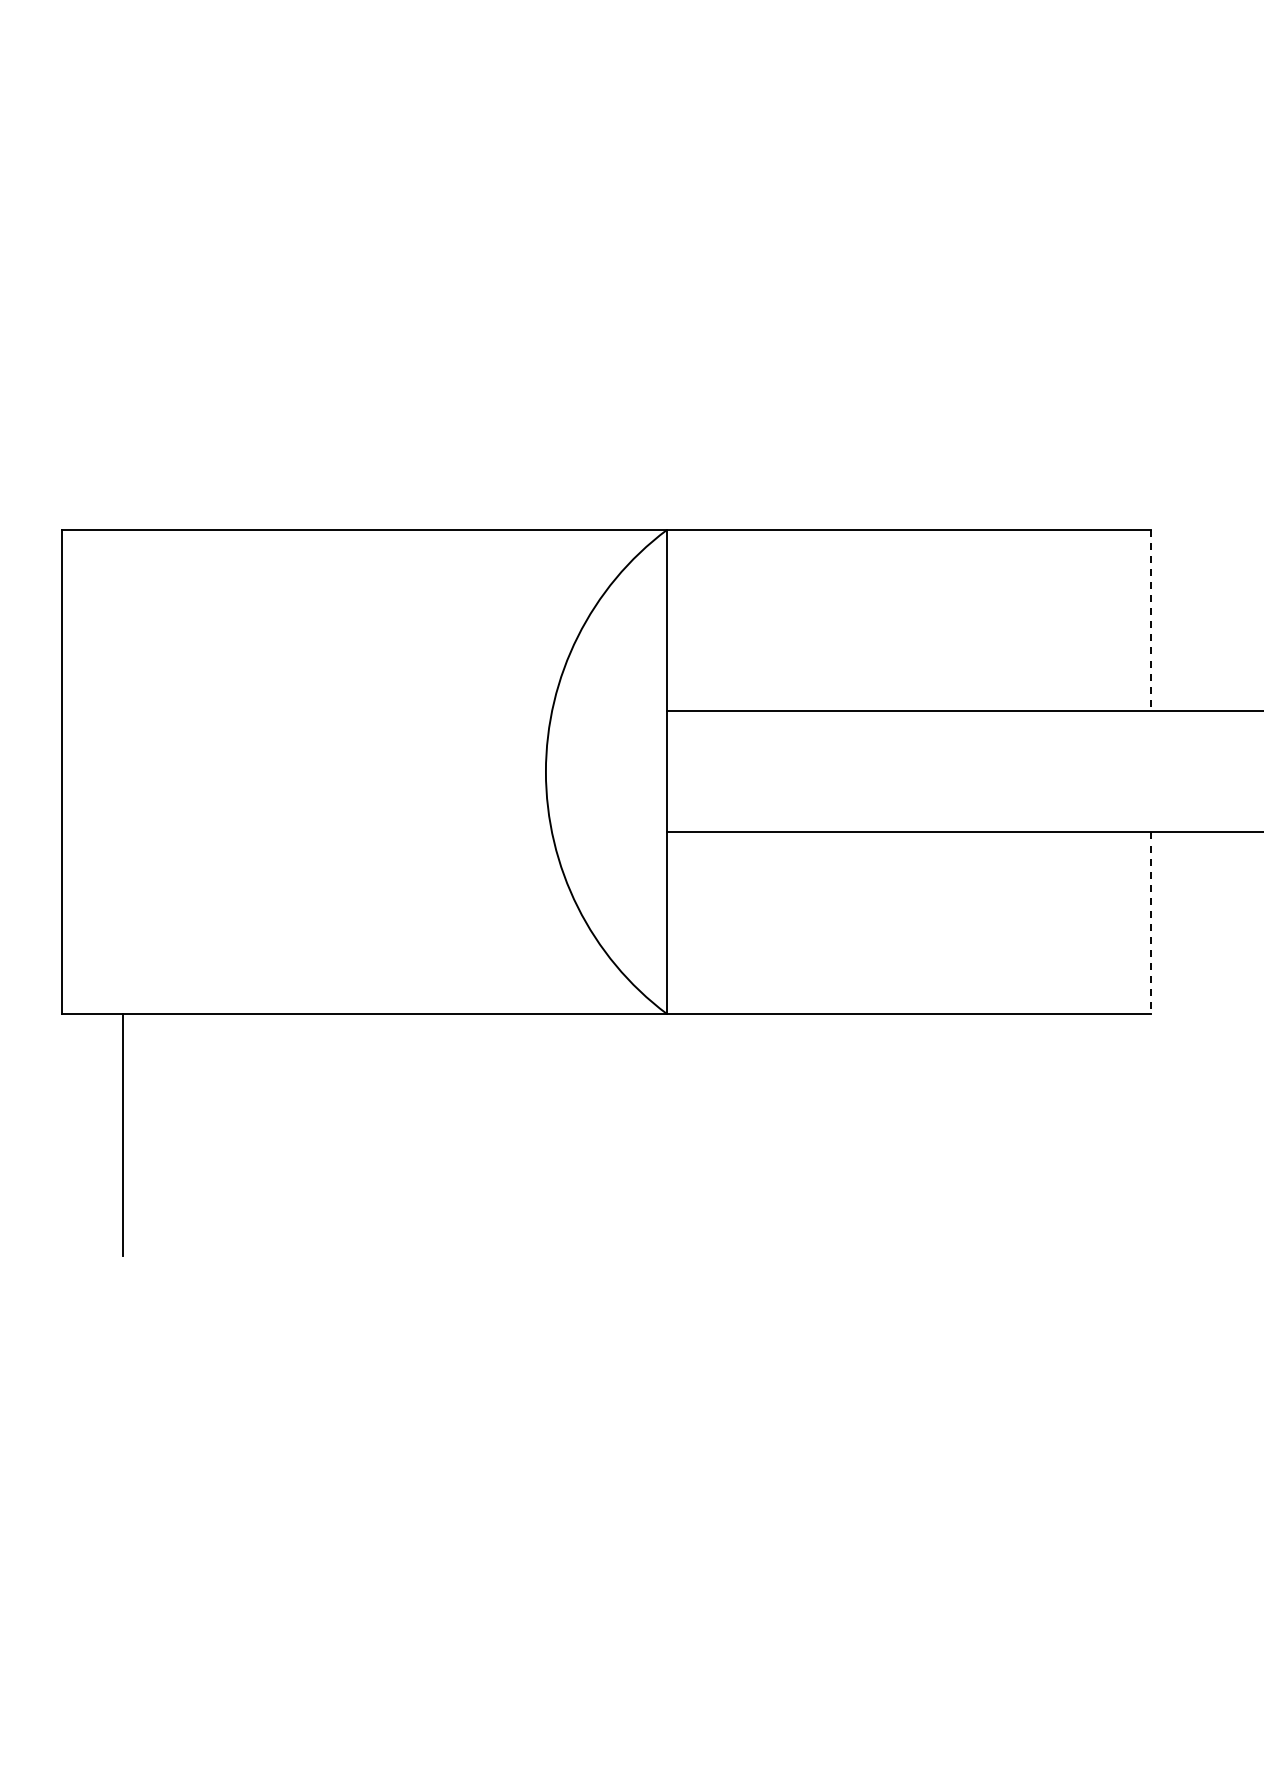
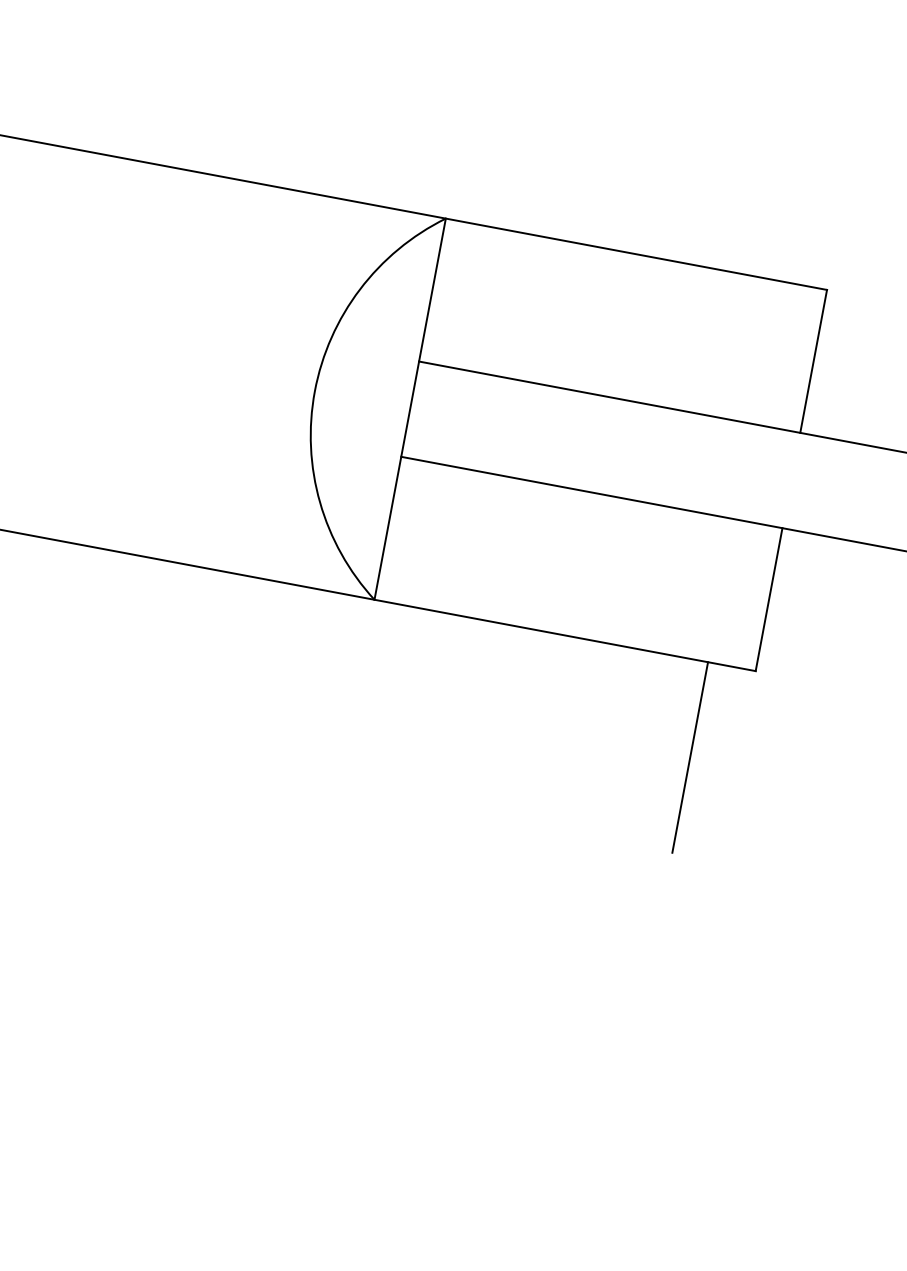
line: (1150, 620) -> (813, 361), dashed -> solid
line: (1150, 923) -> (768, 599), dashed -> solid
line: (1090, 1134) -> (690, 757), added

